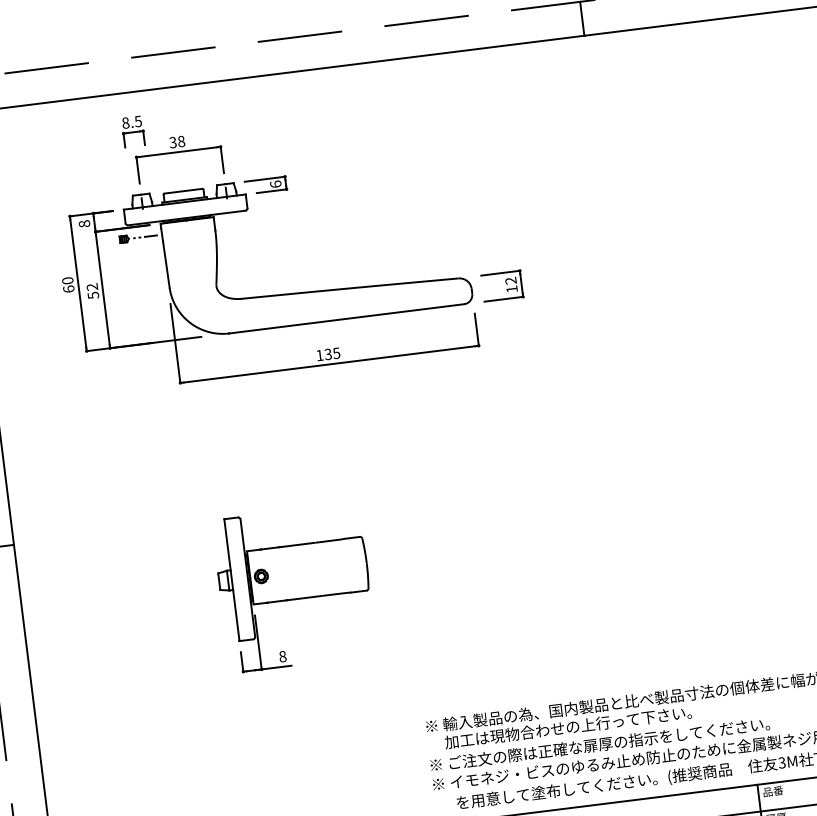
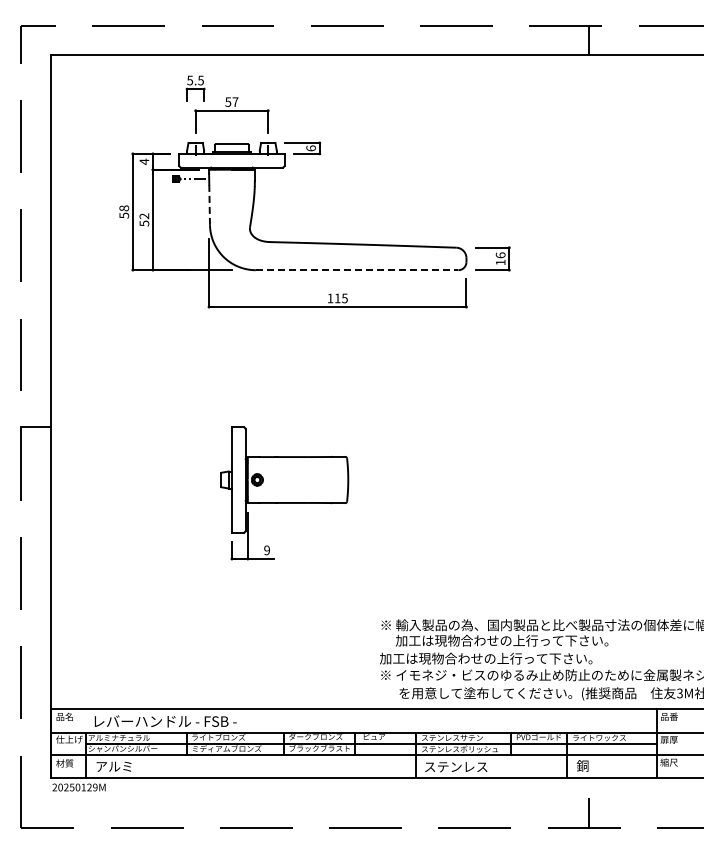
text: (126, 123) -> (190, 80), 8.5 -> 5.5
text: (176, 141) -> (231, 101), 38 -> 57
text: (84, 223) -> (144, 161), 8 -> 4
line: (166, 265) -> (209, 205), solid -> dashed
text: (510, 281) -> (500, 255), 12 -> 16
text: (68, 284) -> (124, 211), 60 -> 58
line: (347, 319) -> (357, 270), solid -> dashed
text: (328, 354) -> (337, 298), 135 -> 115
text: (283, 656) -> (267, 550), 8 -> 9
text: (599, 744) -> (526, 658), ※ ご注文の際は正確な扉厚の指示をしてください。 -> 加工は現物合わせの上行って下さい。

